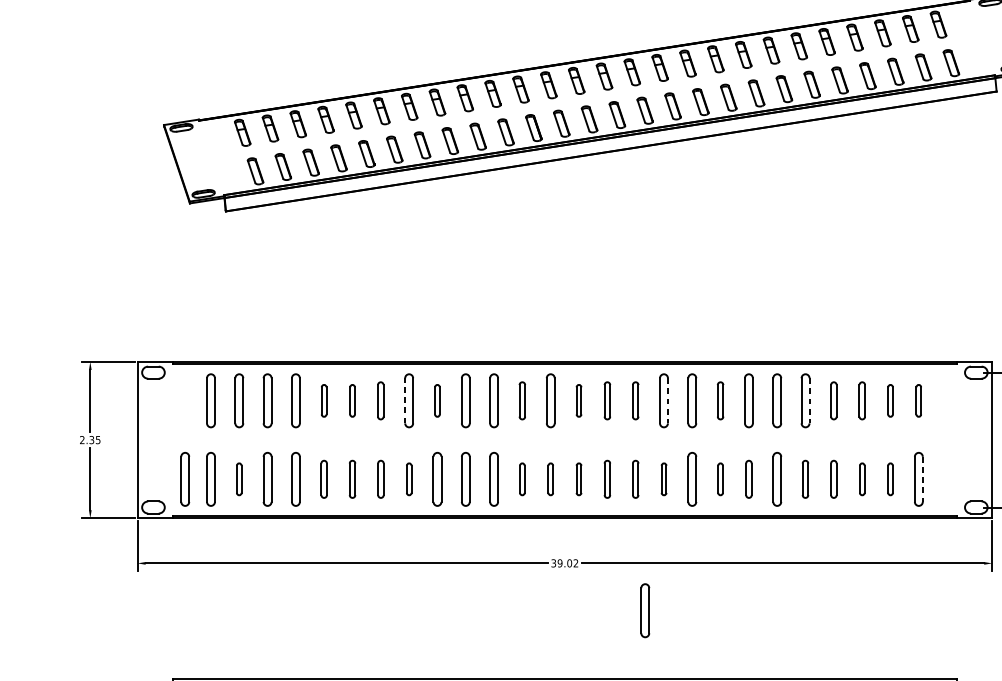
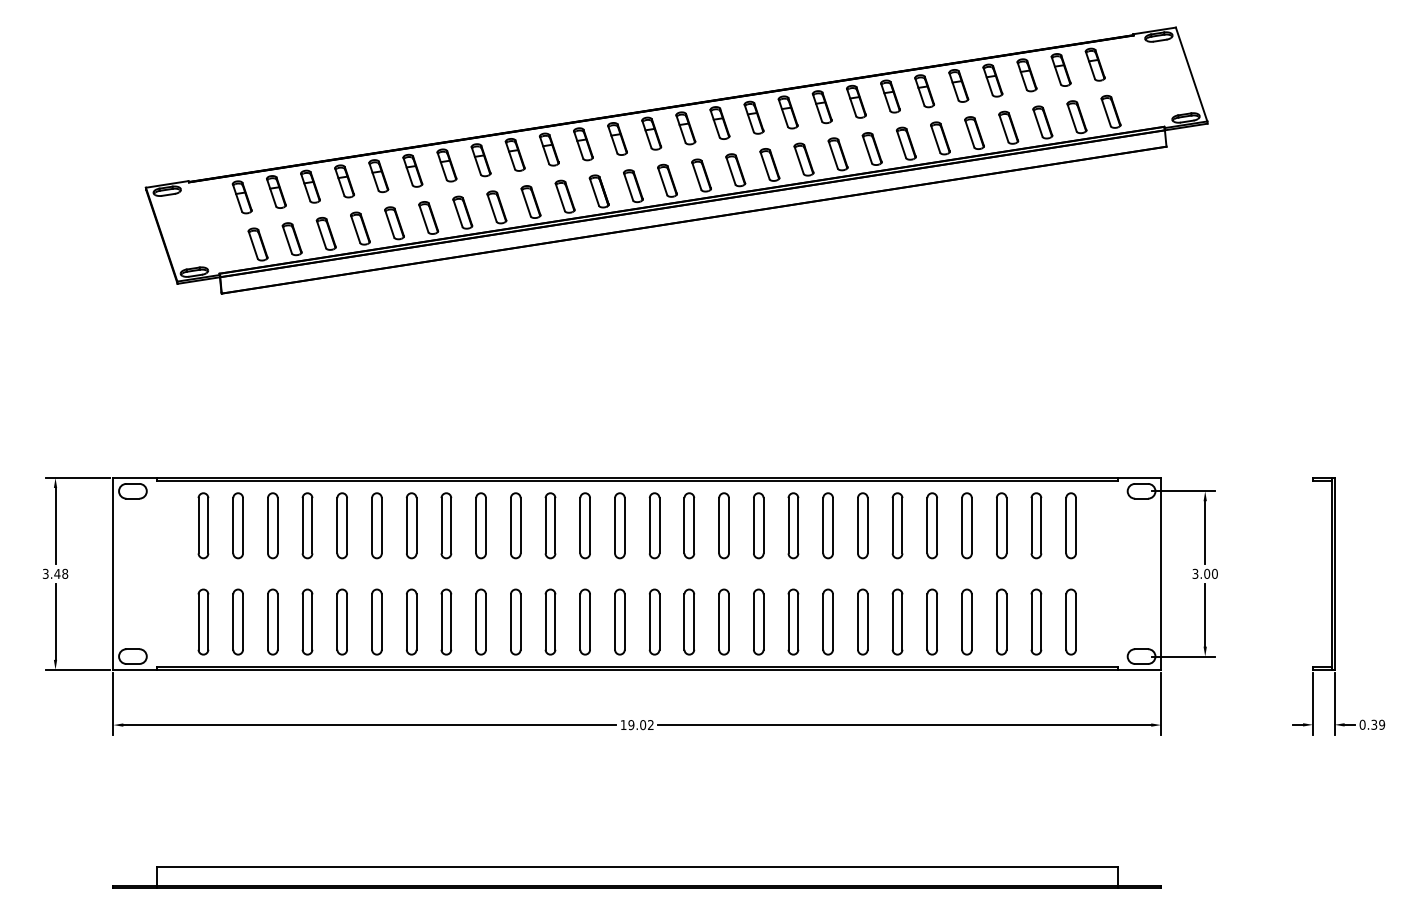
part: (323, 400) -> (341, 525), size x1.67
part: (352, 400) -> (376, 525), size x1.67
part: (380, 400) -> (411, 525), size x1.43
line: (405, 400) -> (441, 525), dashed -> solid
part: (437, 400) -> (480, 525), size x1.67
part: (521, 400) -> (584, 525), size x1.43
part: (578, 400) -> (654, 525), size x1.67
part: (607, 400) -> (689, 525), size x1.43
part: (635, 400) -> (723, 525), size x1.43
line: (667, 400) -> (763, 525), dashed -> solid
part: (720, 400) -> (827, 525), size x1.43
line: (809, 400) -> (937, 525), dashed -> solid
part: (833, 400) -> (966, 525), size x1.43
part: (862, 400) -> (1001, 525), size x1.43
part: (890, 400) -> (1036, 525), size x1.67
part: (918, 400) -> (1070, 525), size x1.67
text: (90, 439) -> (55, 573), 2.35 -> 3.48
part: (184, 478) -> (171, 621), removed
part: (238, 478) -> (237, 621), size x1.67
part: (323, 478) -> (341, 621), size x1.43
part: (352, 478) -> (376, 621), size x1.43
part: (380, 478) -> (411, 621), size x1.43
part: (409, 478) -> (446, 621), size x1.67
part: (521, 478) -> (584, 621), size x1.67
part: (550, 478) -> (619, 621), size x1.67
part: (578, 478) -> (654, 621), size x1.67
part: (607, 478) -> (689, 621), size x1.43
part: (635, 478) -> (723, 621), size x1.43
part: (663, 478) -> (758, 621), size x1.67
part: (720, 478) -> (827, 621), size x1.67
part: (748, 478) -> (862, 621), size x1.43
part: (804, 478) -> (931, 621), size x1.43
part: (833, 478) -> (966, 621), size x1.43
part: (862, 478) -> (1001, 621), size x1.67
part: (890, 478) -> (1036, 621), size x1.67
line: (922, 479) -> (1075, 622), dashed -> solid
text: (553, 563) -> (623, 725), 39.02 -> 19.02
part: (645, 610) -> (735, 782), removed

